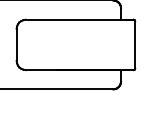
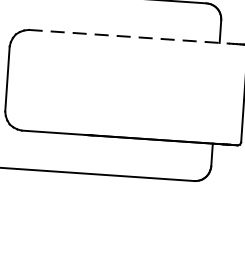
line: (76, 19) -> (130, 36), solid -> dashed

